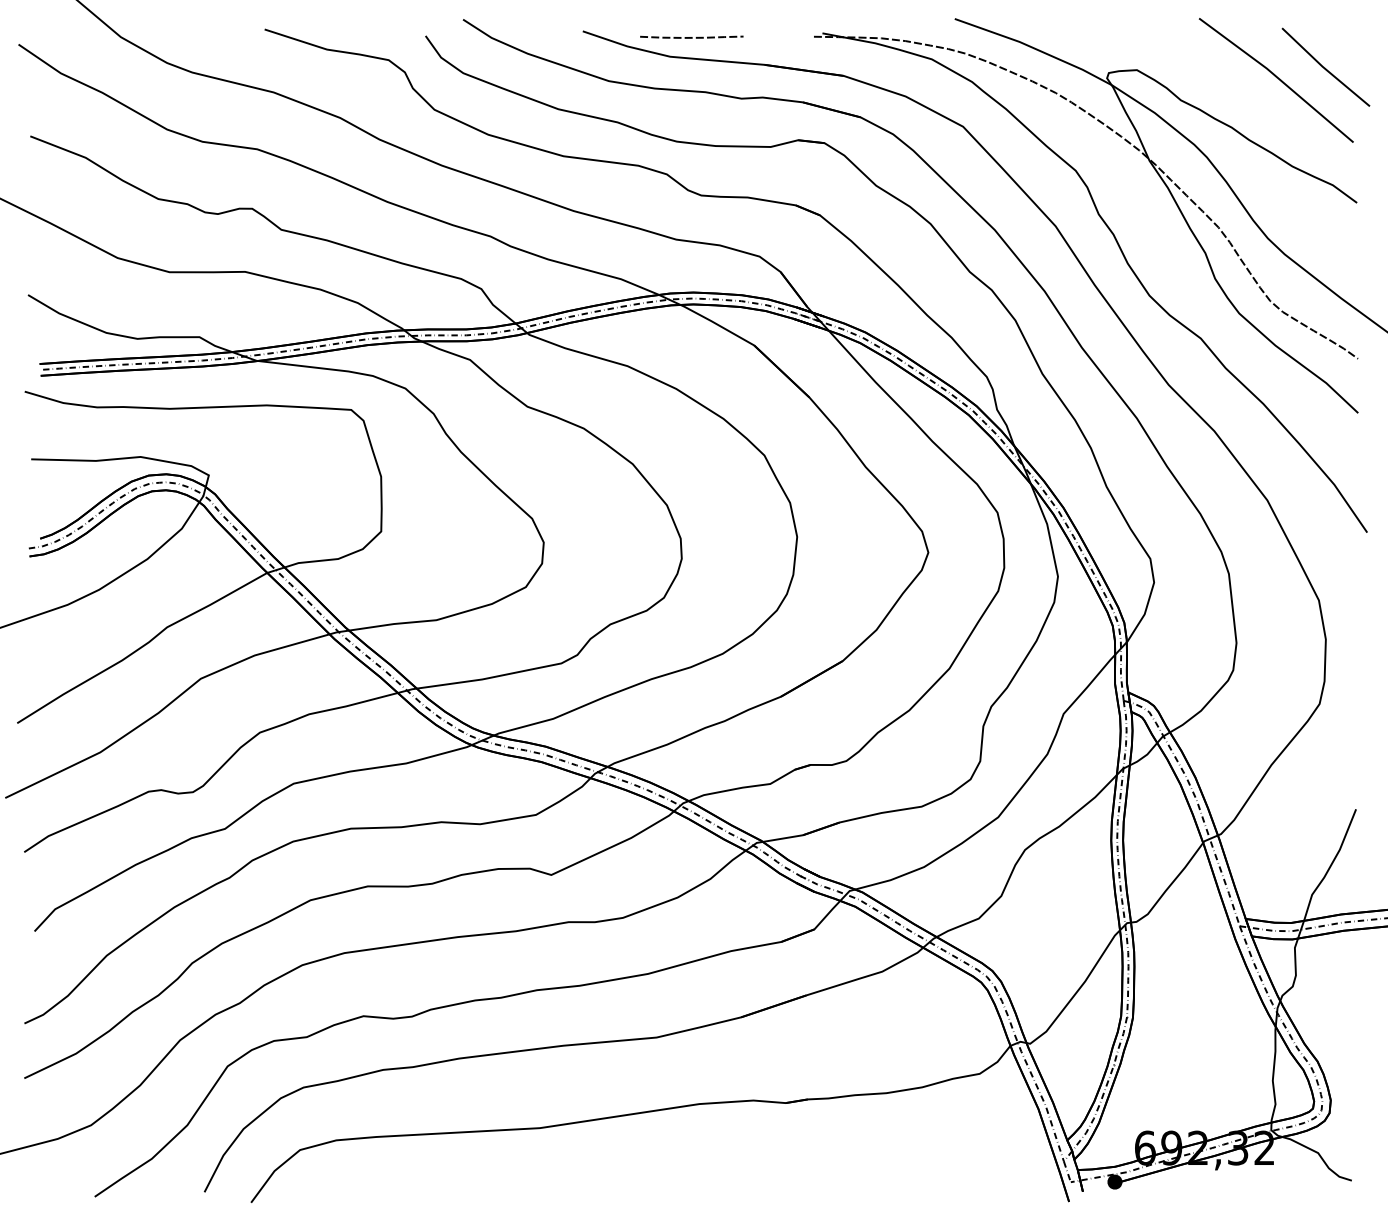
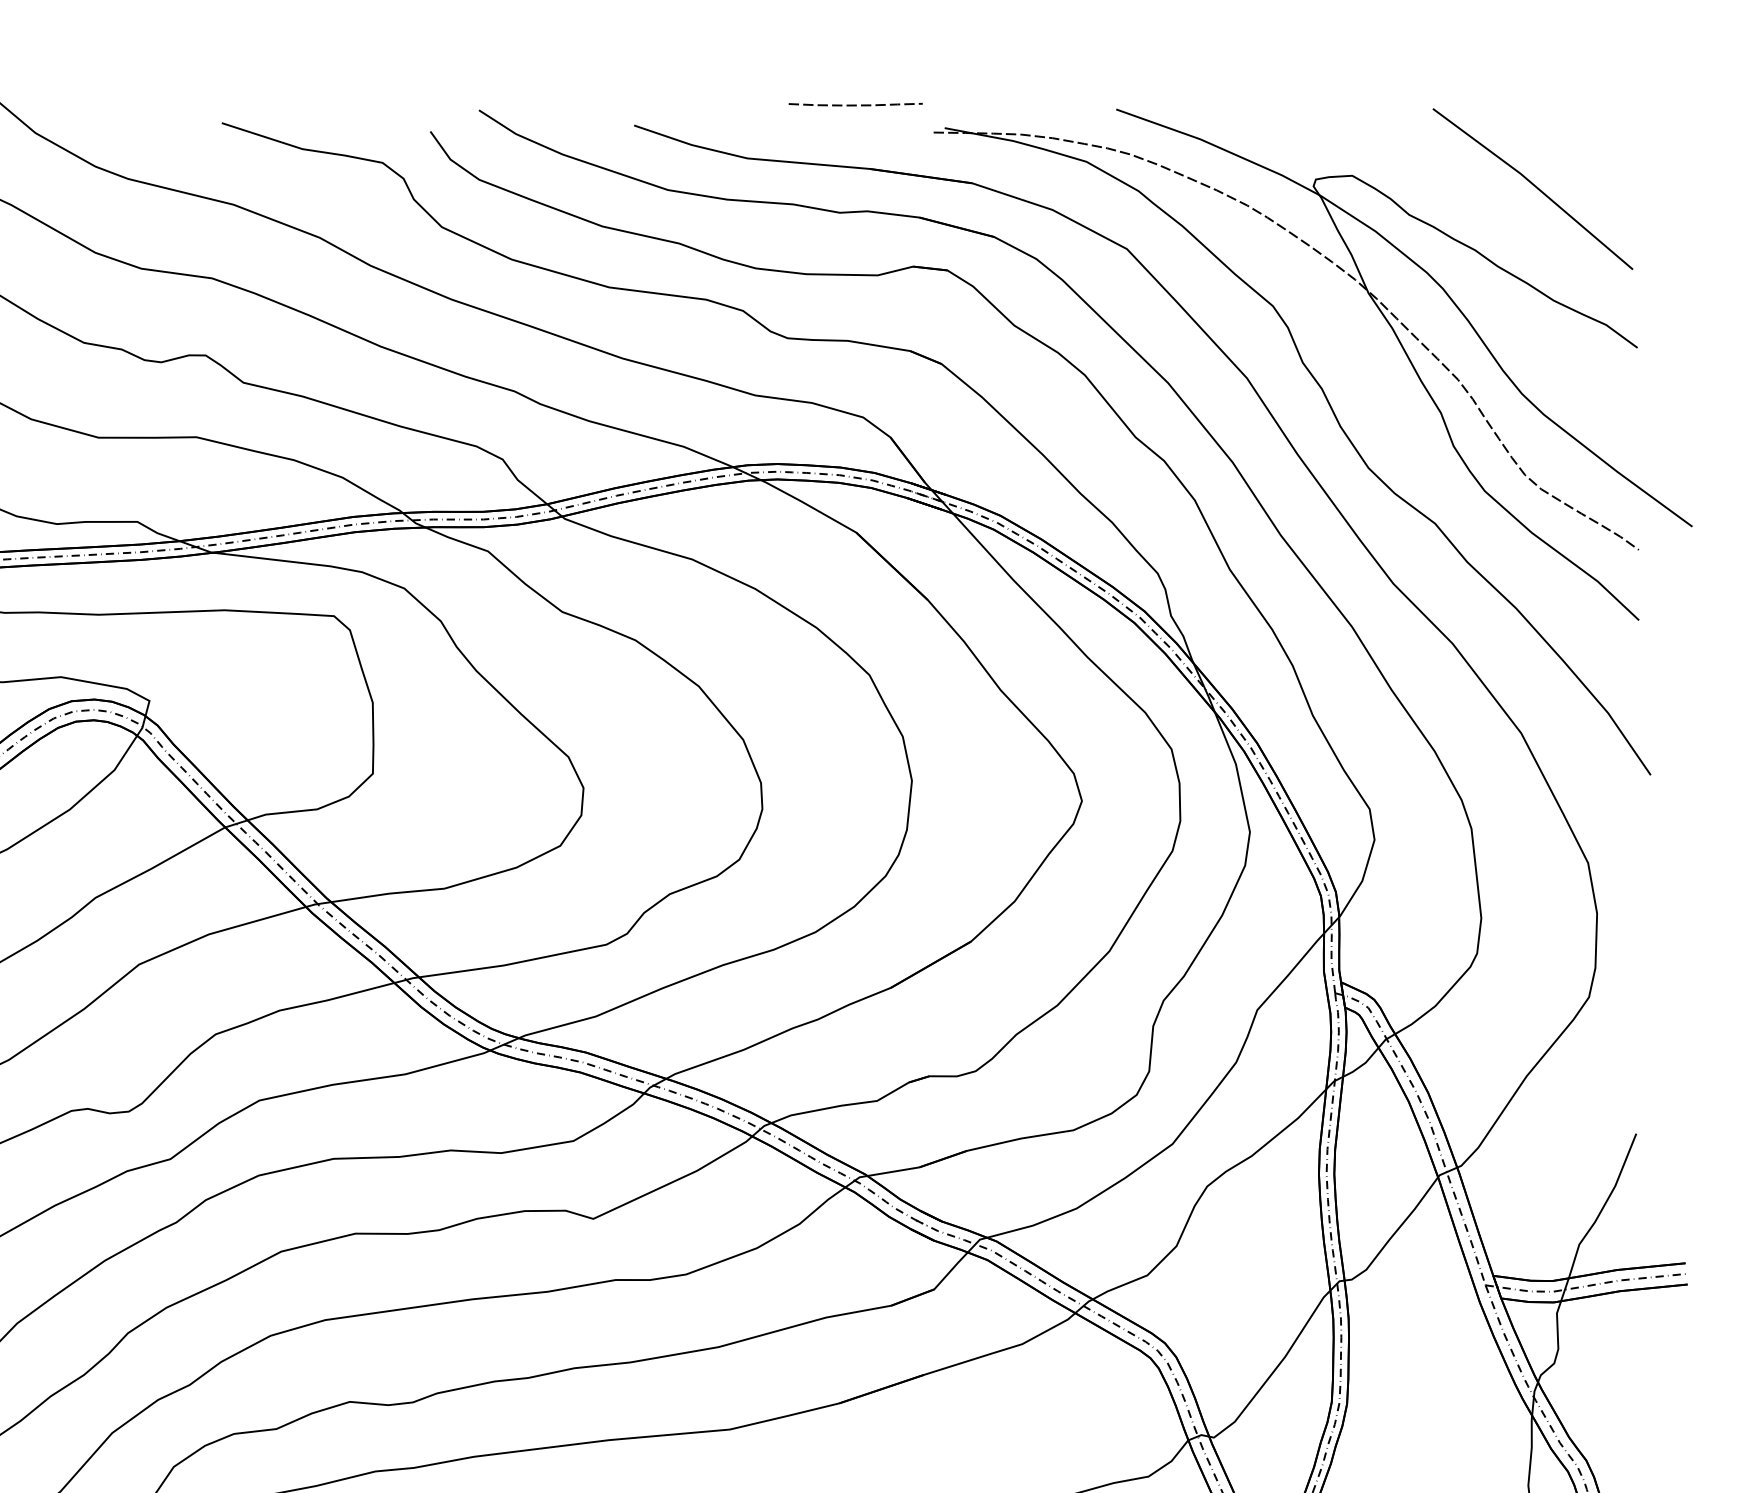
curve: (691, 37) -> (855, 104), moved
line: (1325, 67) -> (1596, 172), removed

